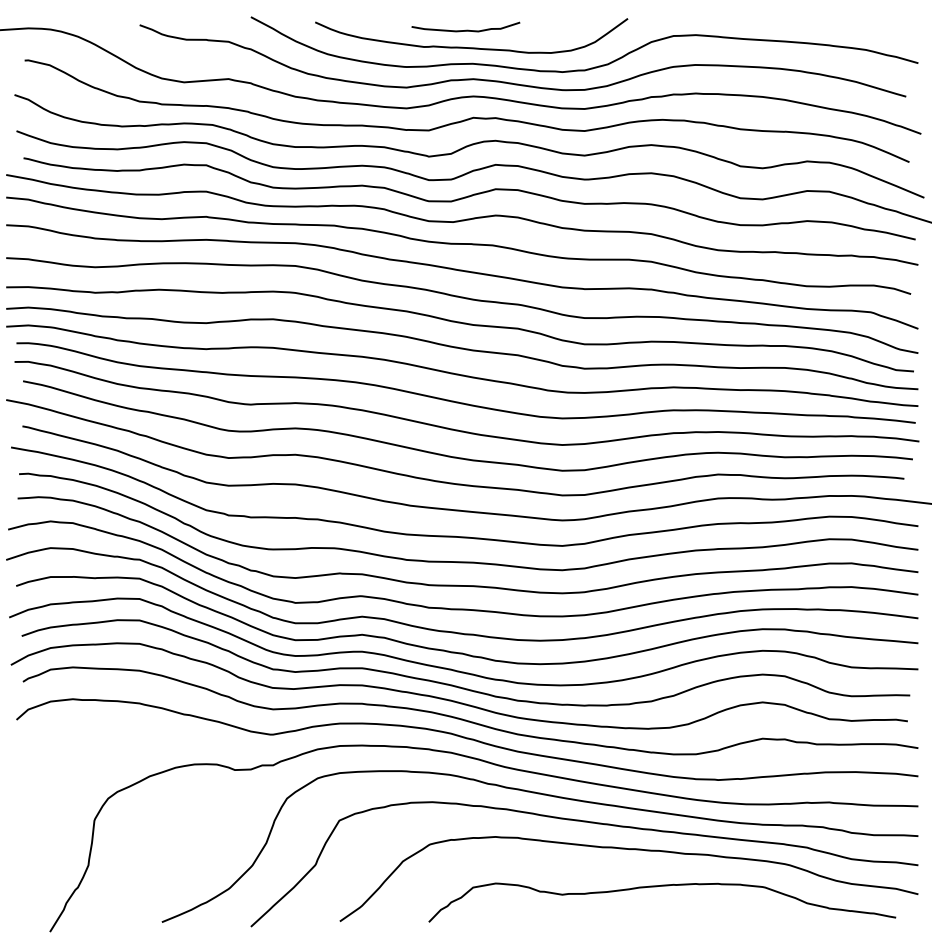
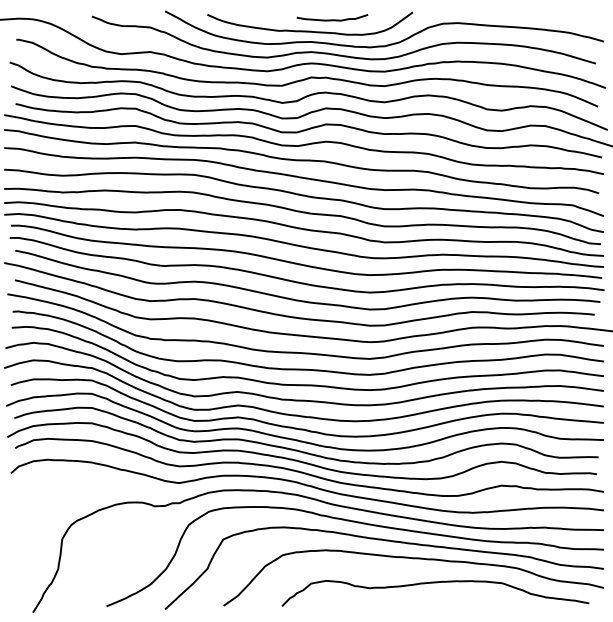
curve: (466, 29) -> (332, 19), moved

